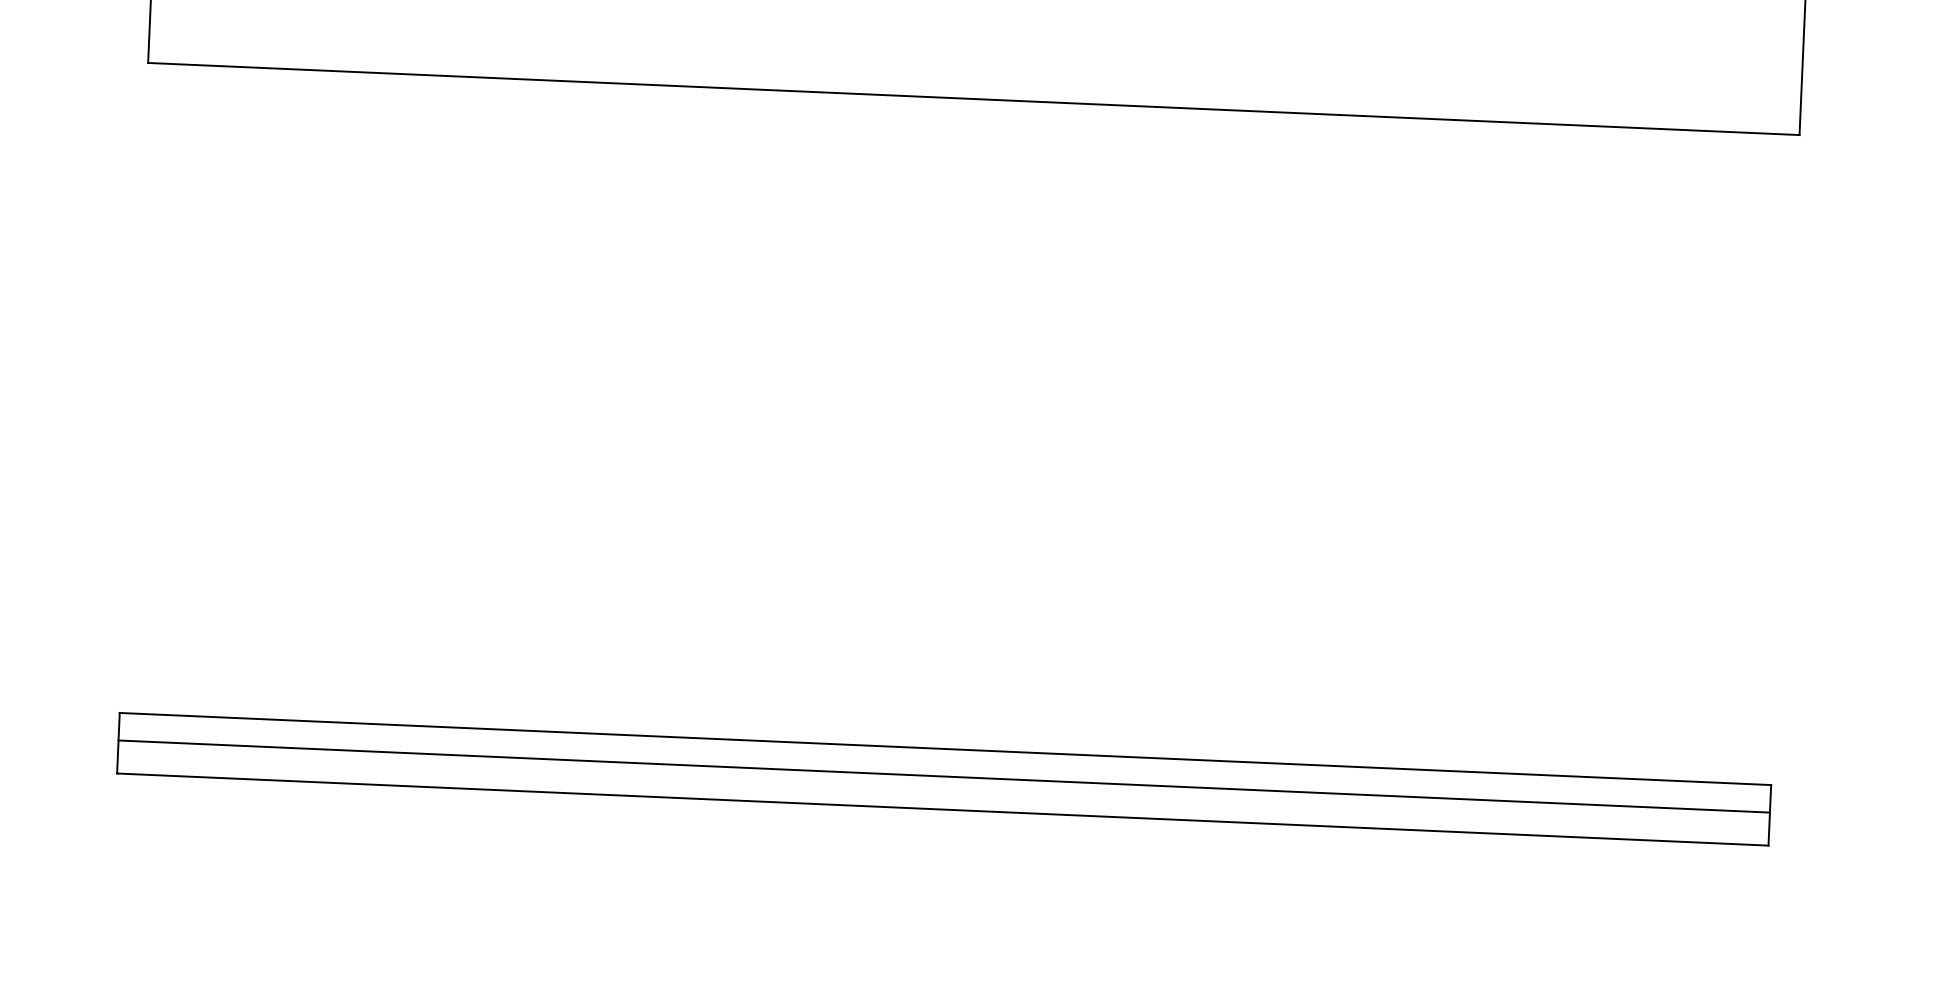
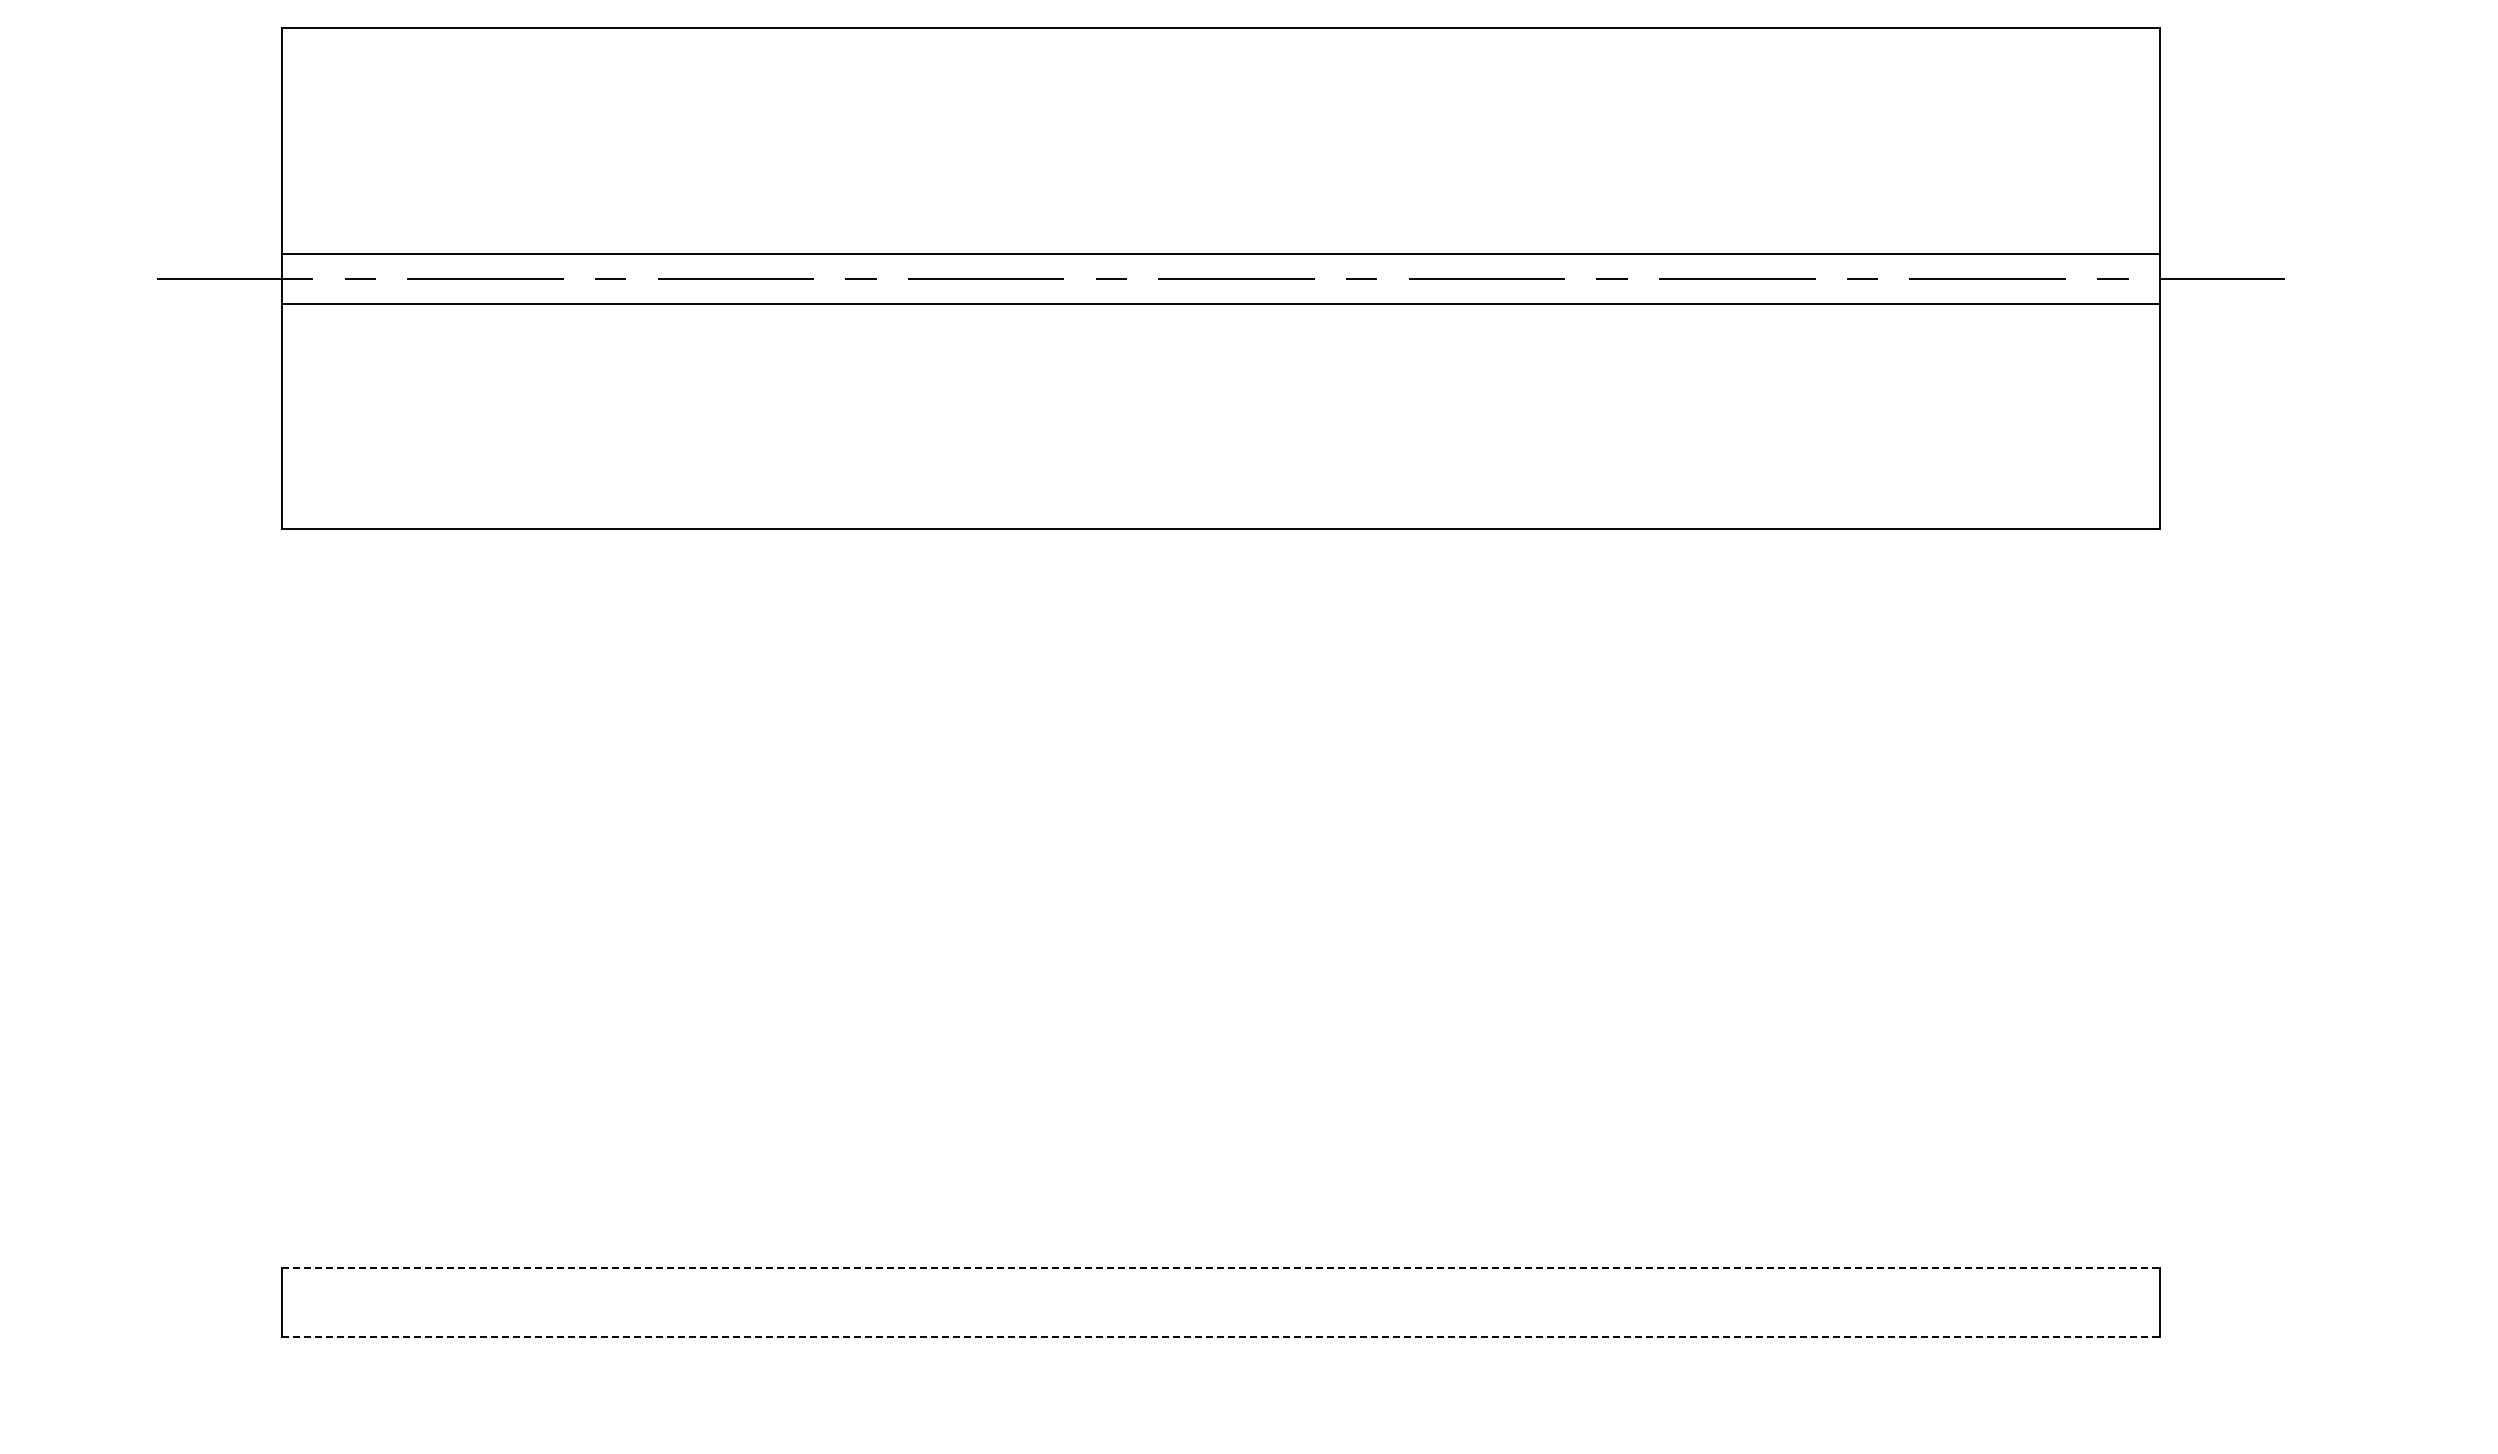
line: (945, 749) -> (1220, 1268), solid -> dashed
line: (943, 776) -> (1220, 1299), removed
line: (942, 809) -> (1220, 1337), solid -> dashed

